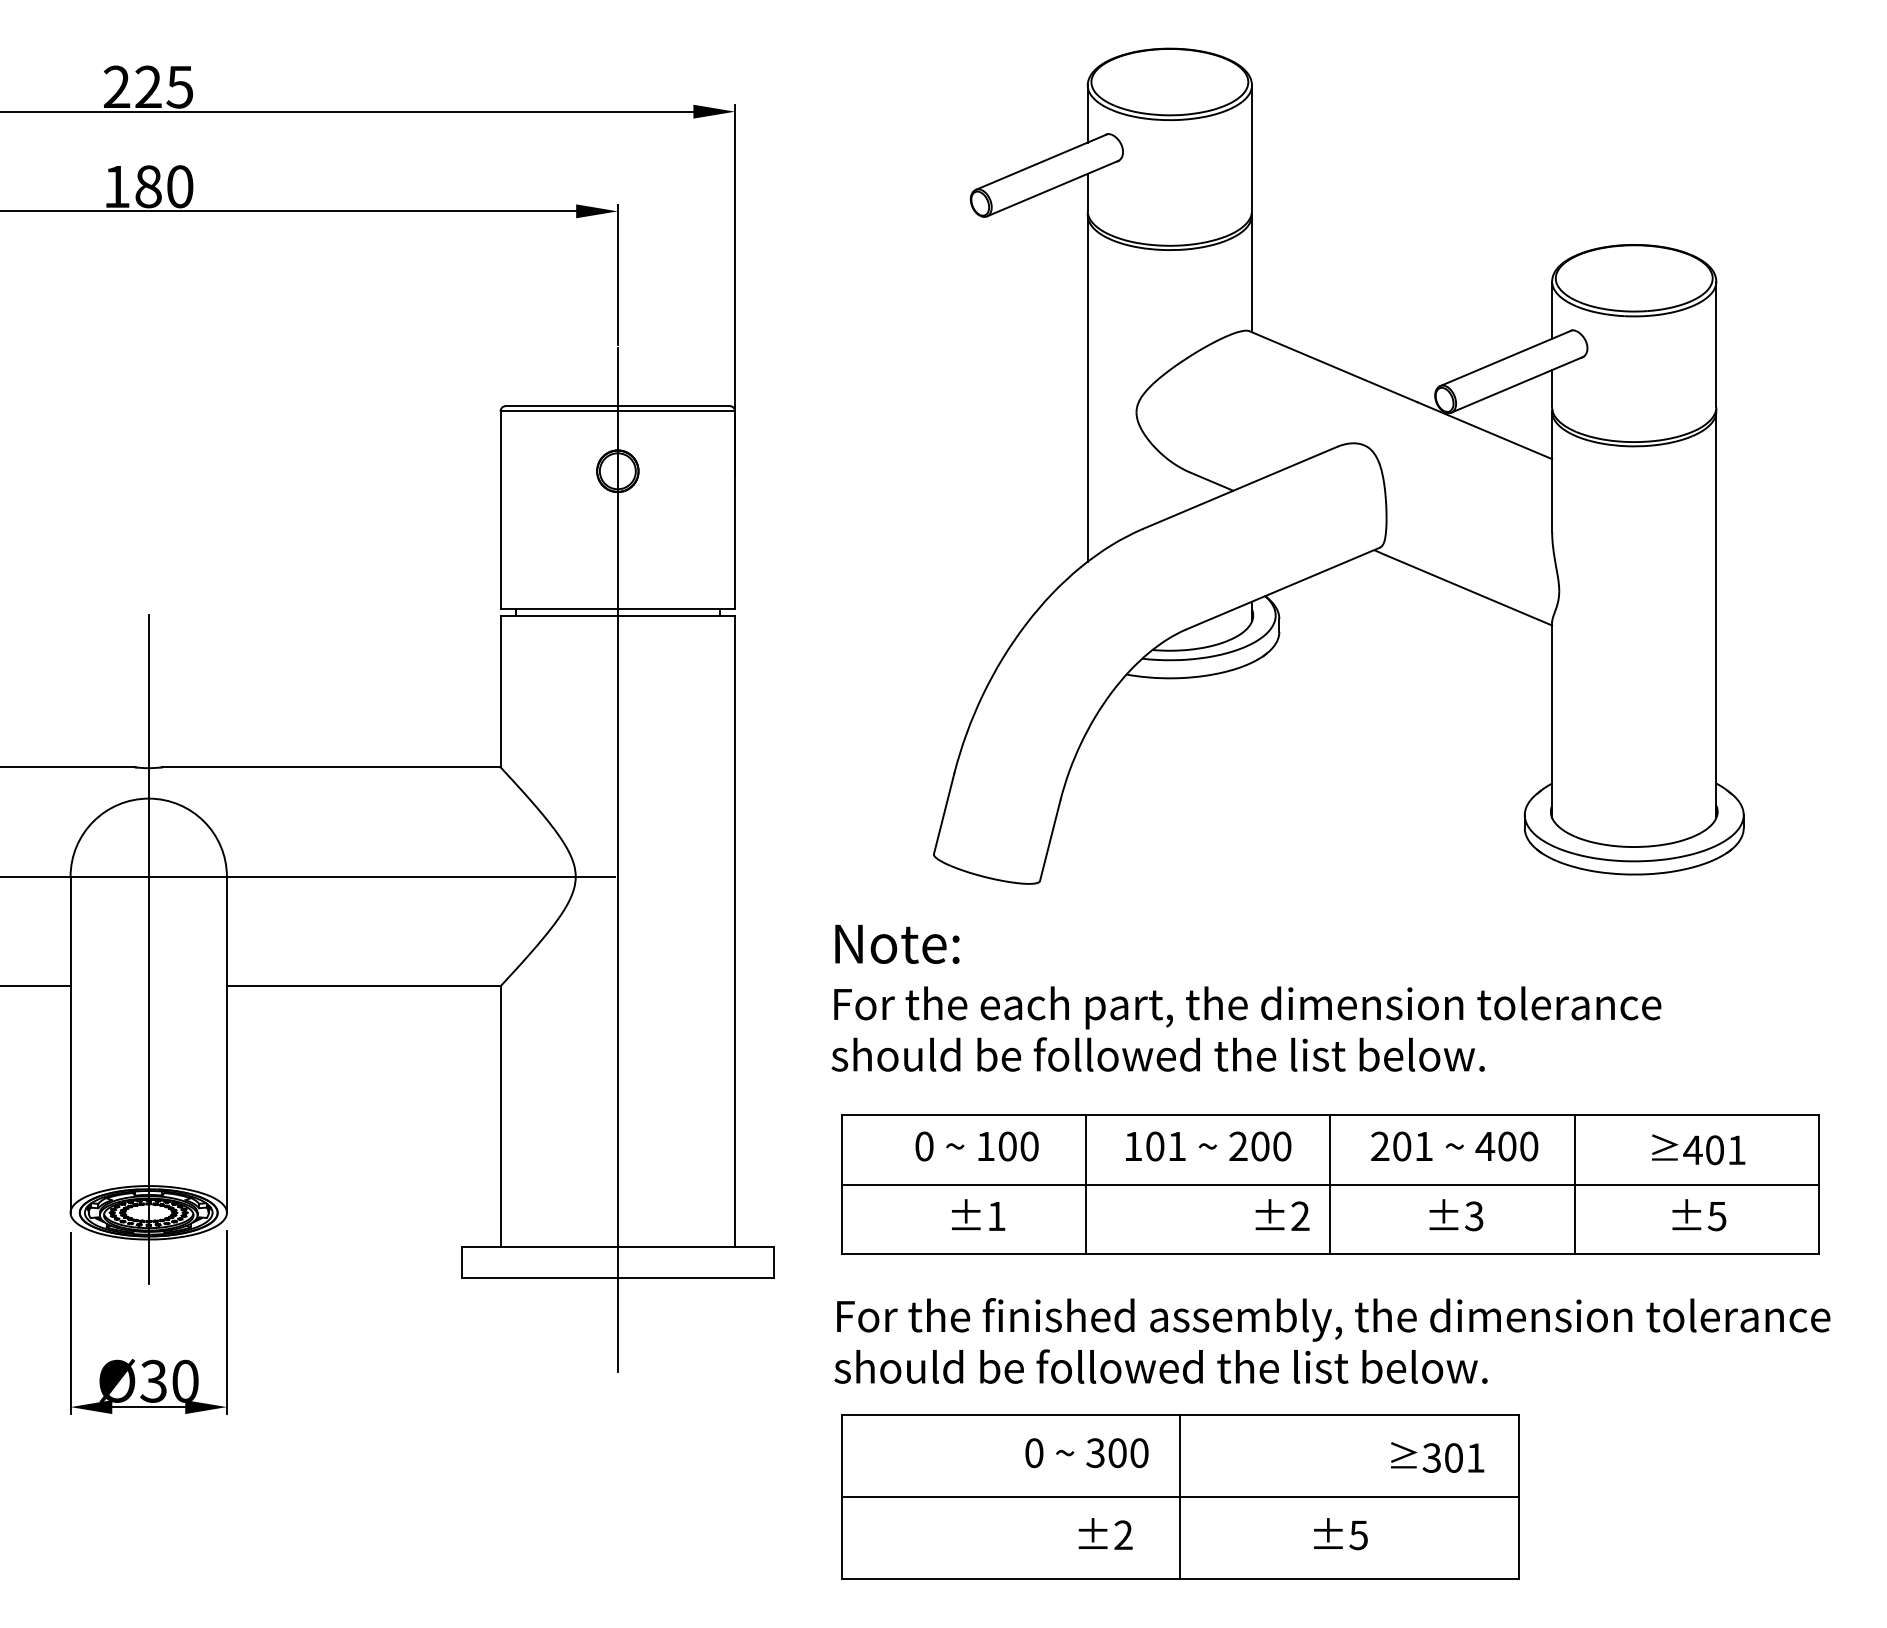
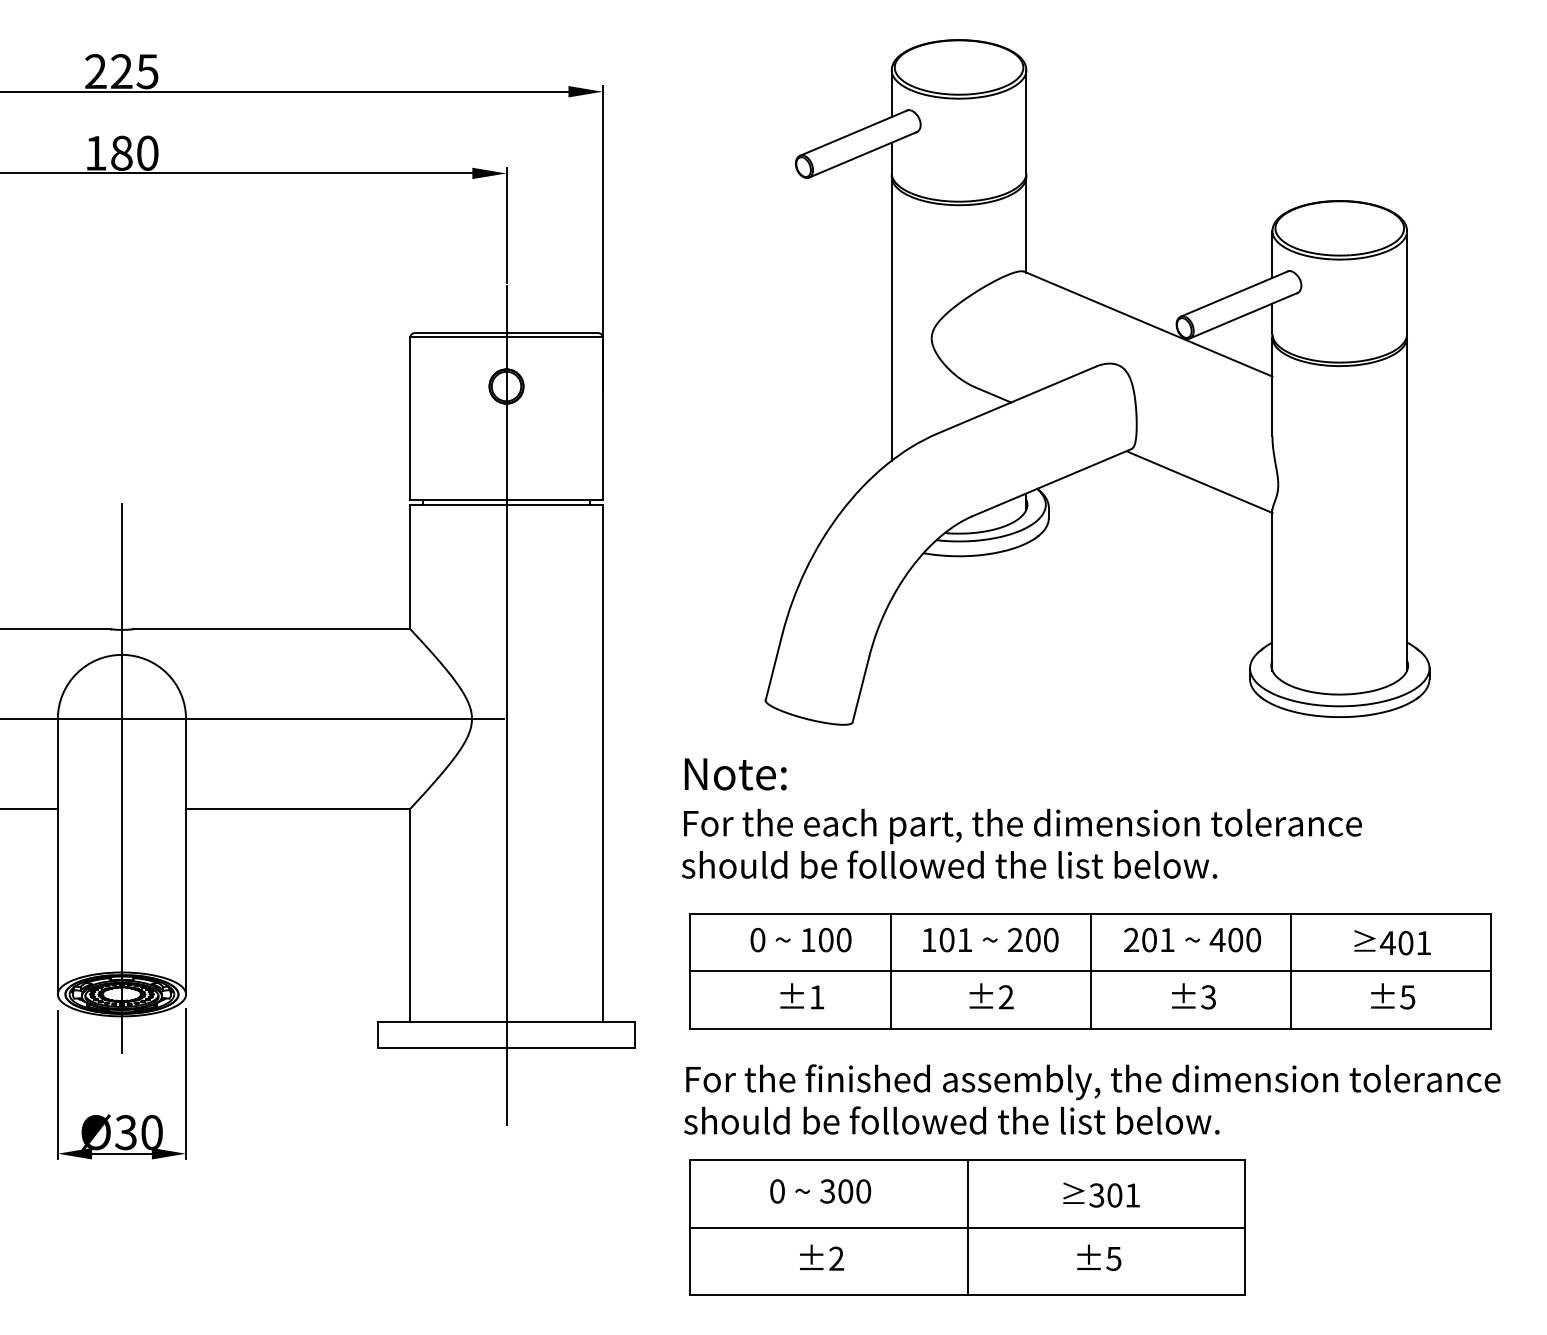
text: (1282, 1214) -> (991, 995), moved
text: (1086, 1453) -> (820, 1191), moved
text: (1437, 1457) -> (1101, 1195), moved
text: (1105, 1533) -> (821, 1257), moved

